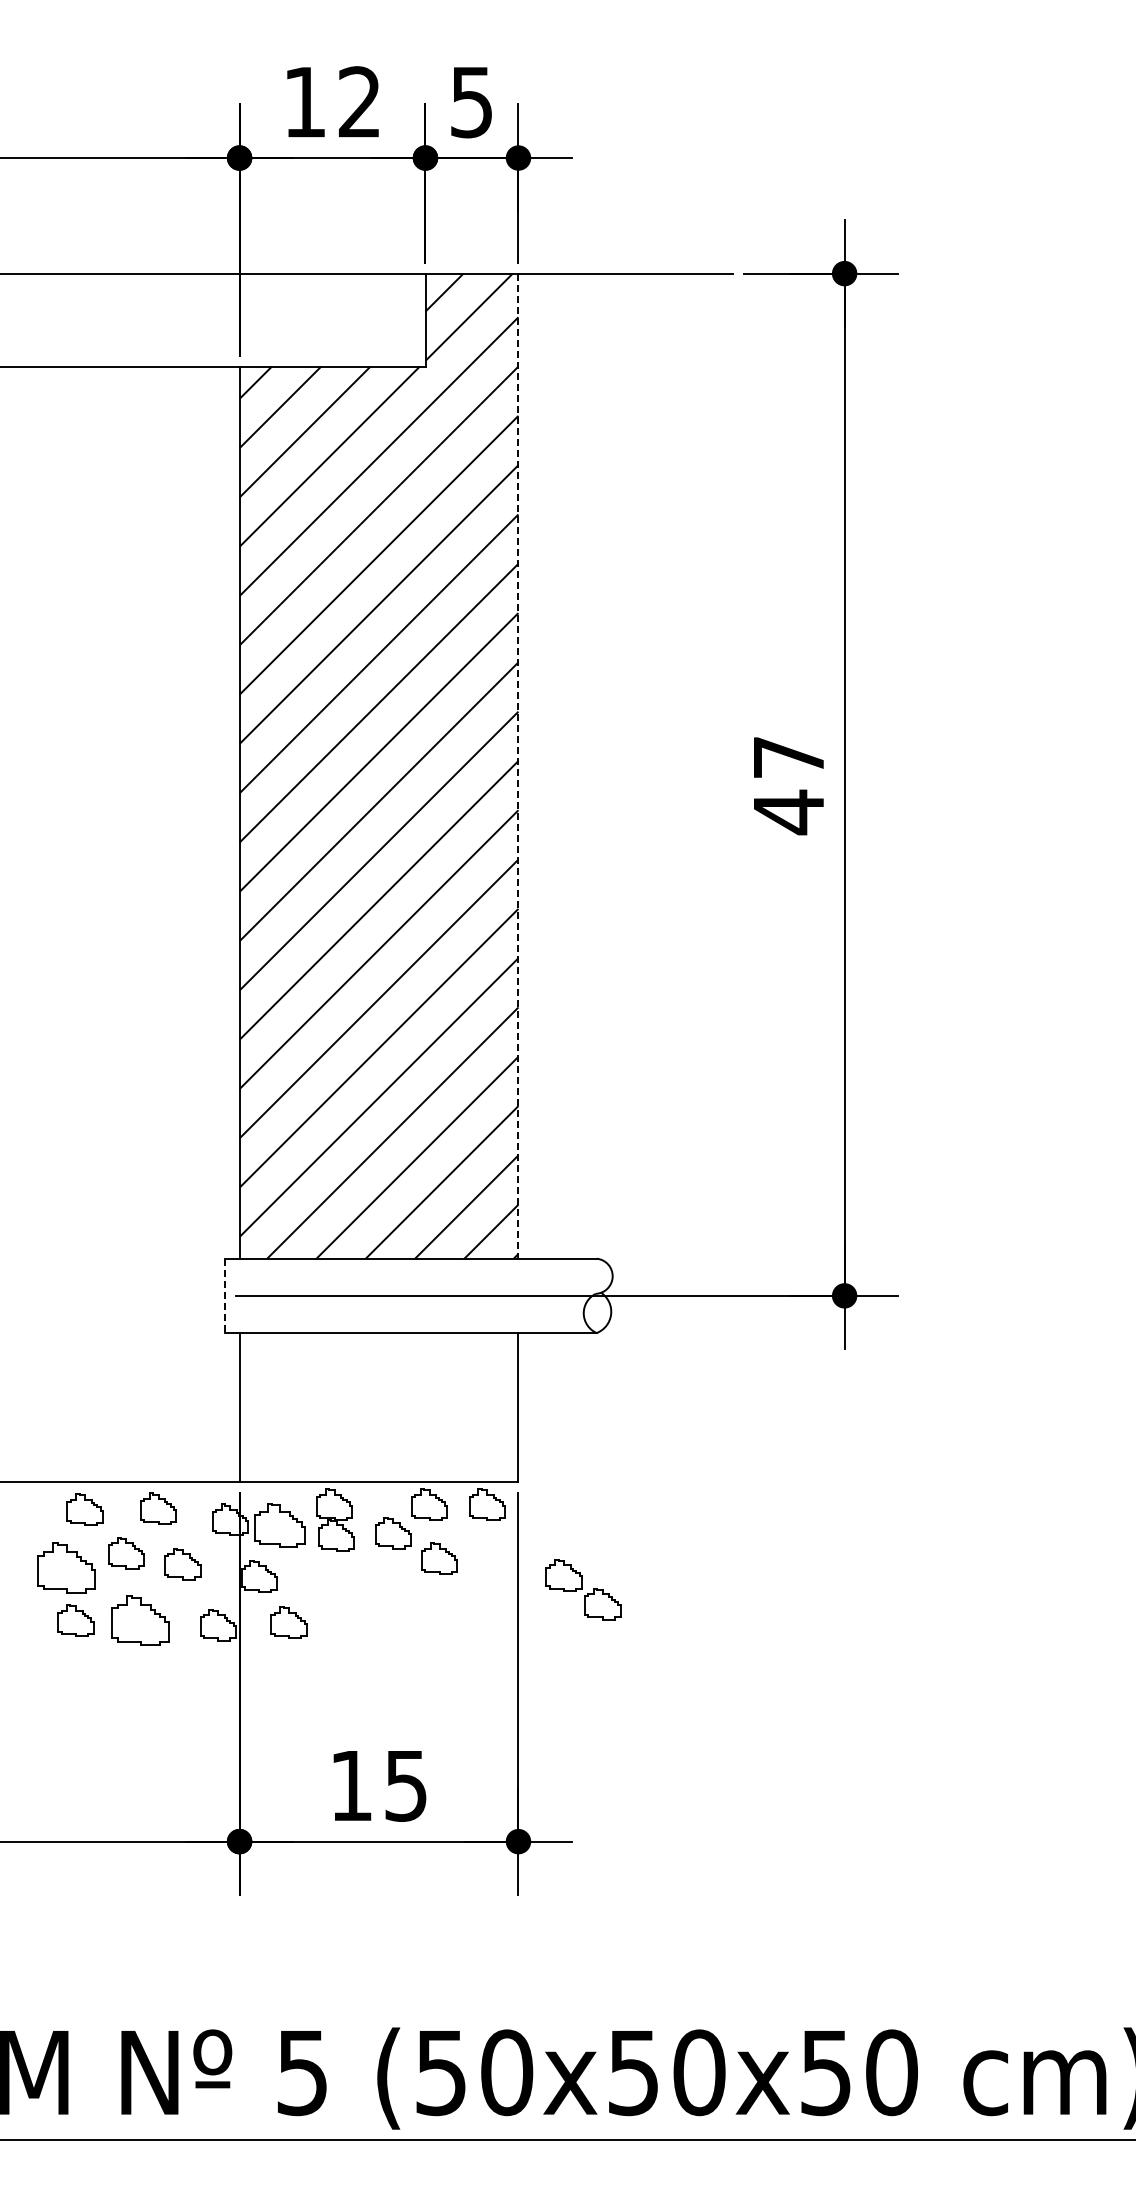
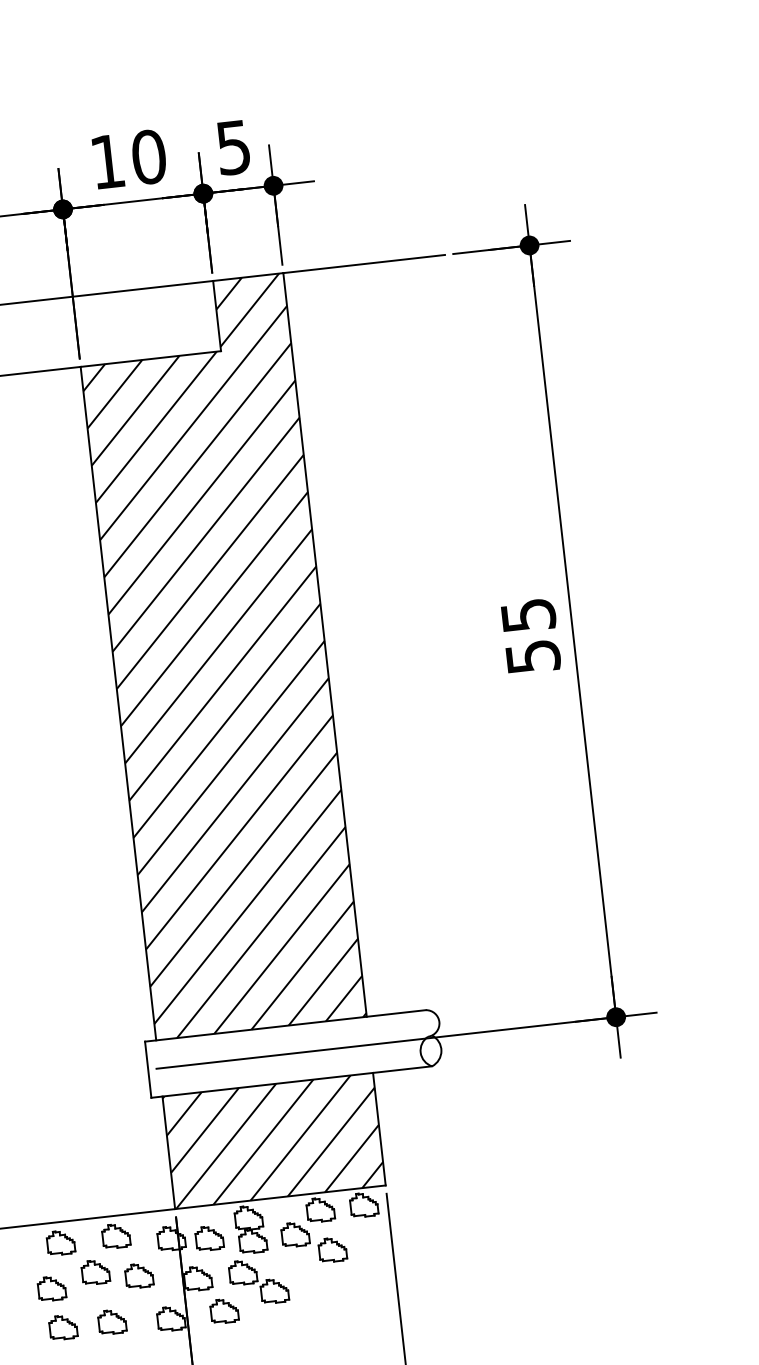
text: (359, 102) -> (148, 157), 12 -> 10
line: (518, 766) -> (325, 645), dashed -> solid
text: (789, 786) -> (531, 637), 47 -> 55
line: (224, 1296) -> (148, 1070), dashed -> solid
hatch: (378, 1407) -> (273, 1140), added
part: (280, 1525) -> (209, 1238), size x0.71
part: (66, 1568) -> (51, 1288), size x0.62
part: (583, 1589) -> (258, 1281), moved
part: (140, 1620) -> (112, 1321), size x0.62

